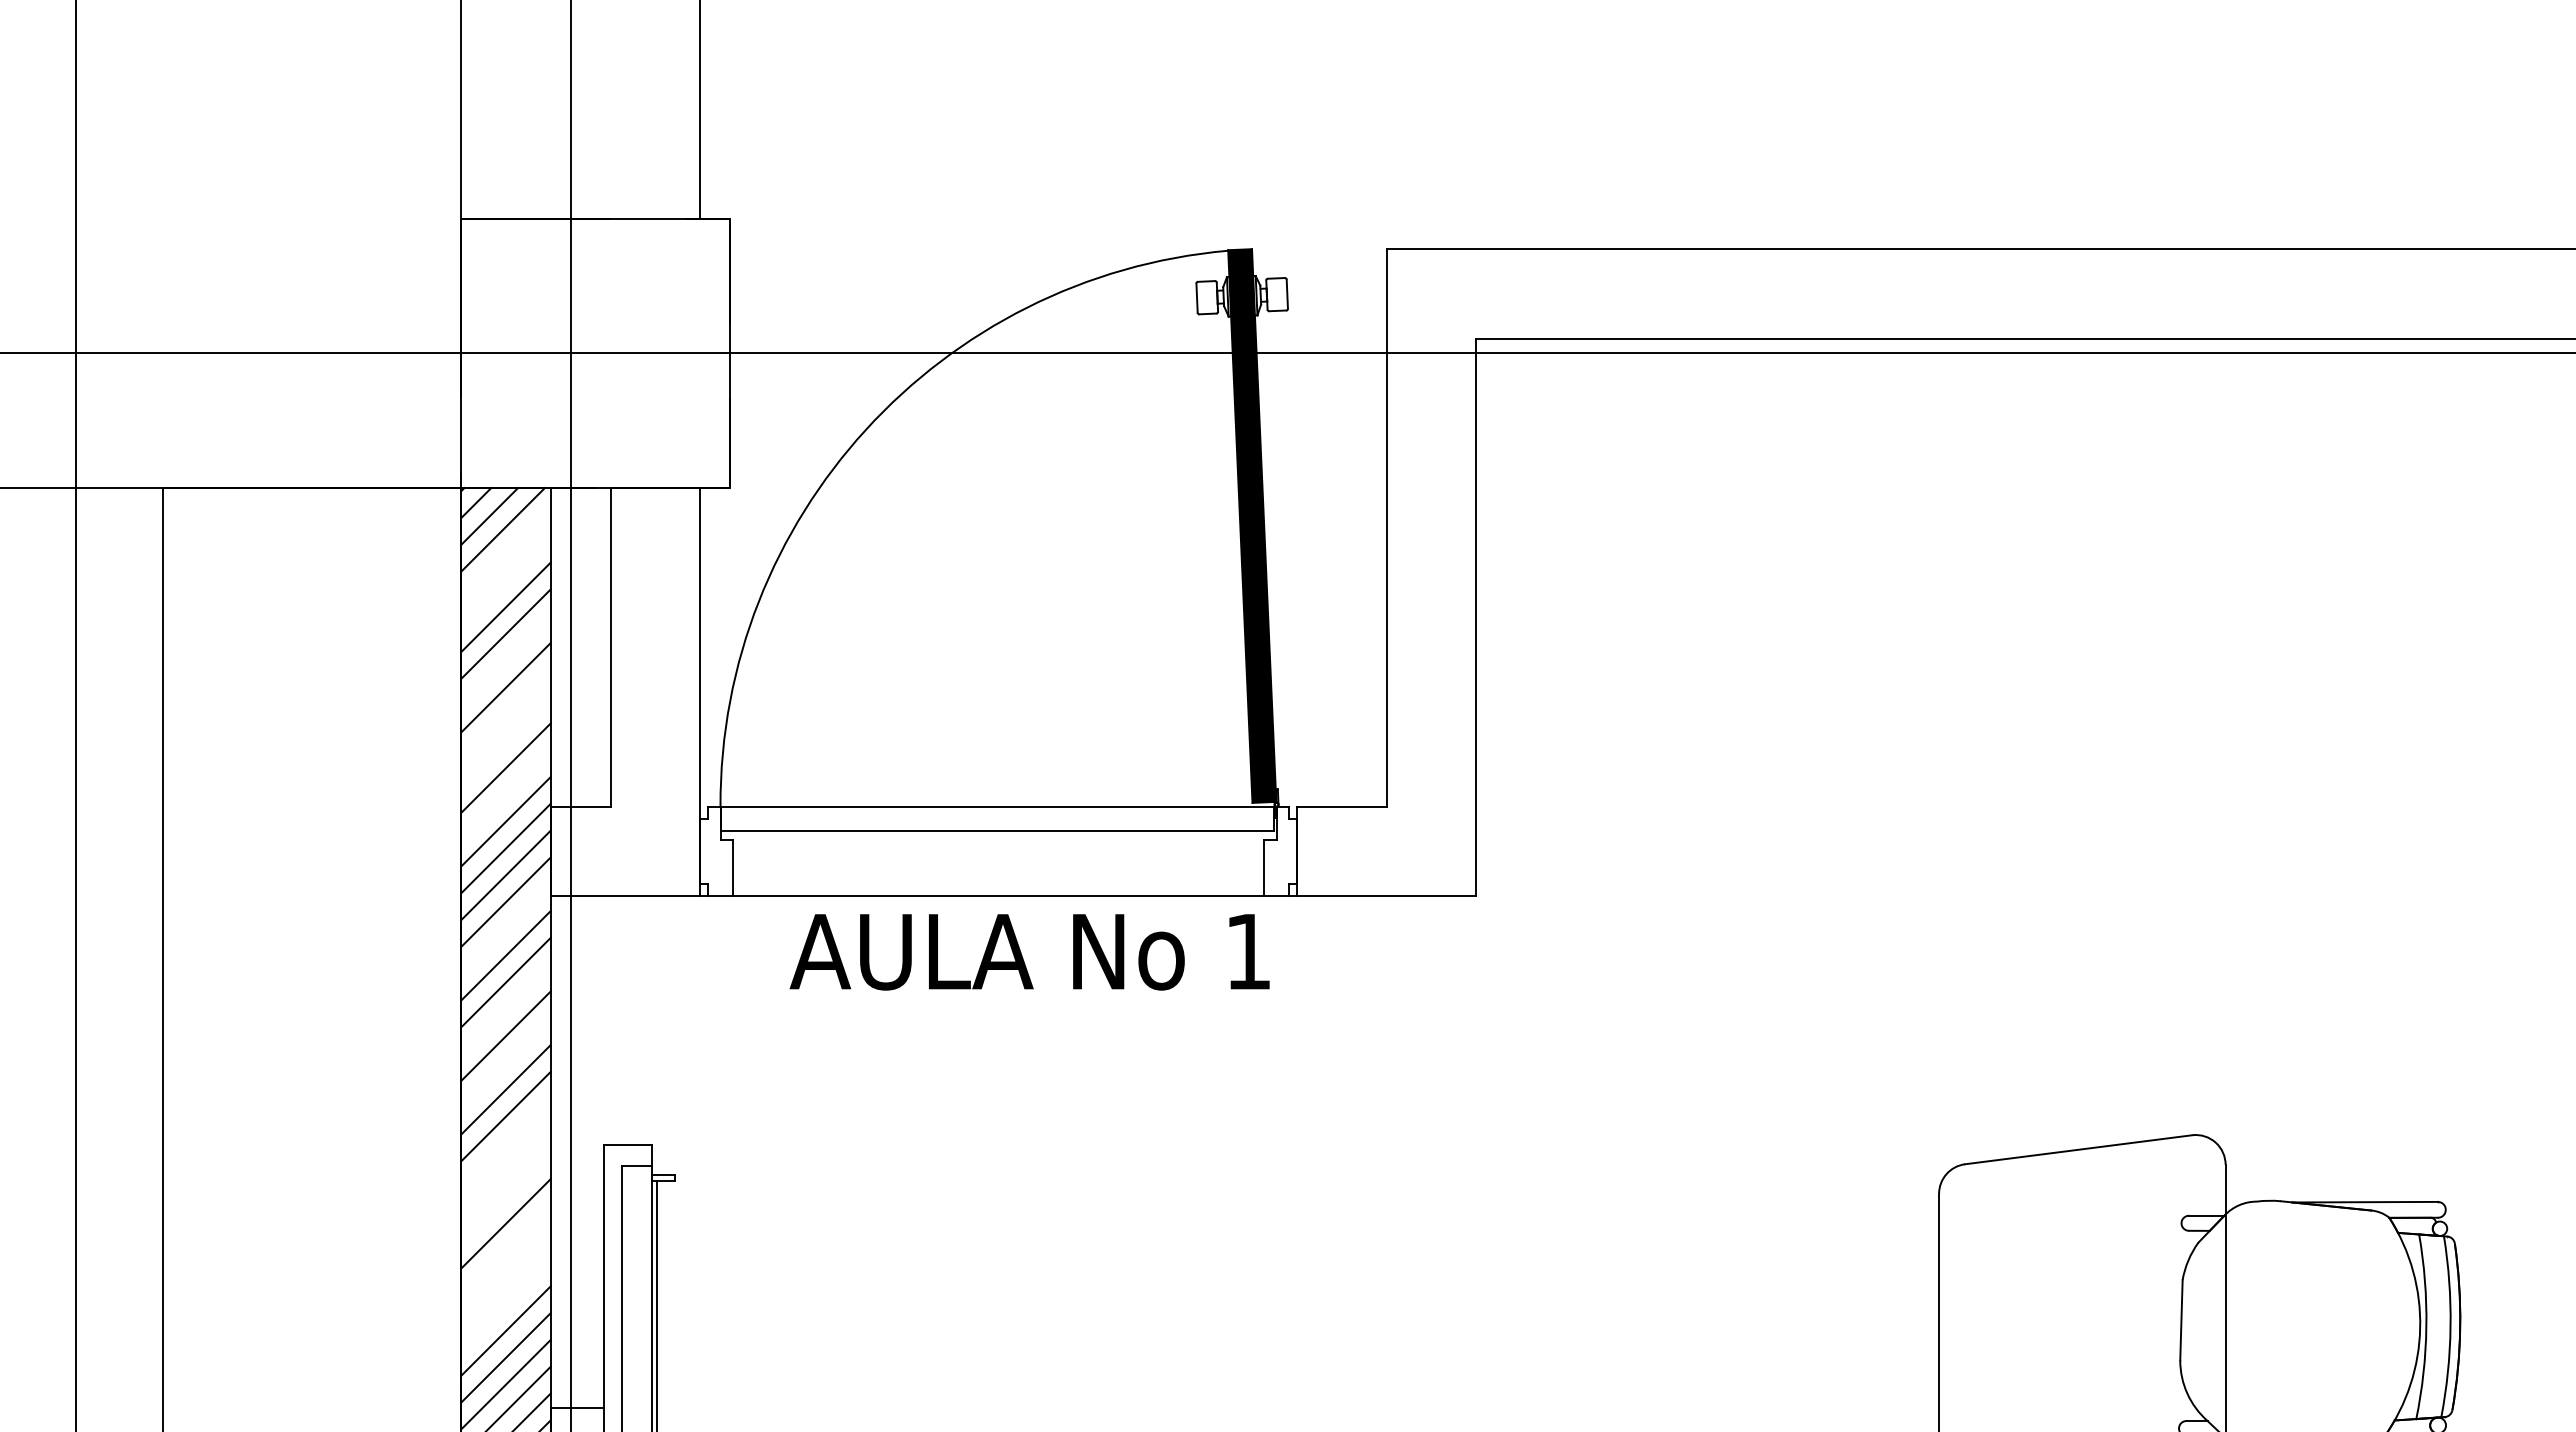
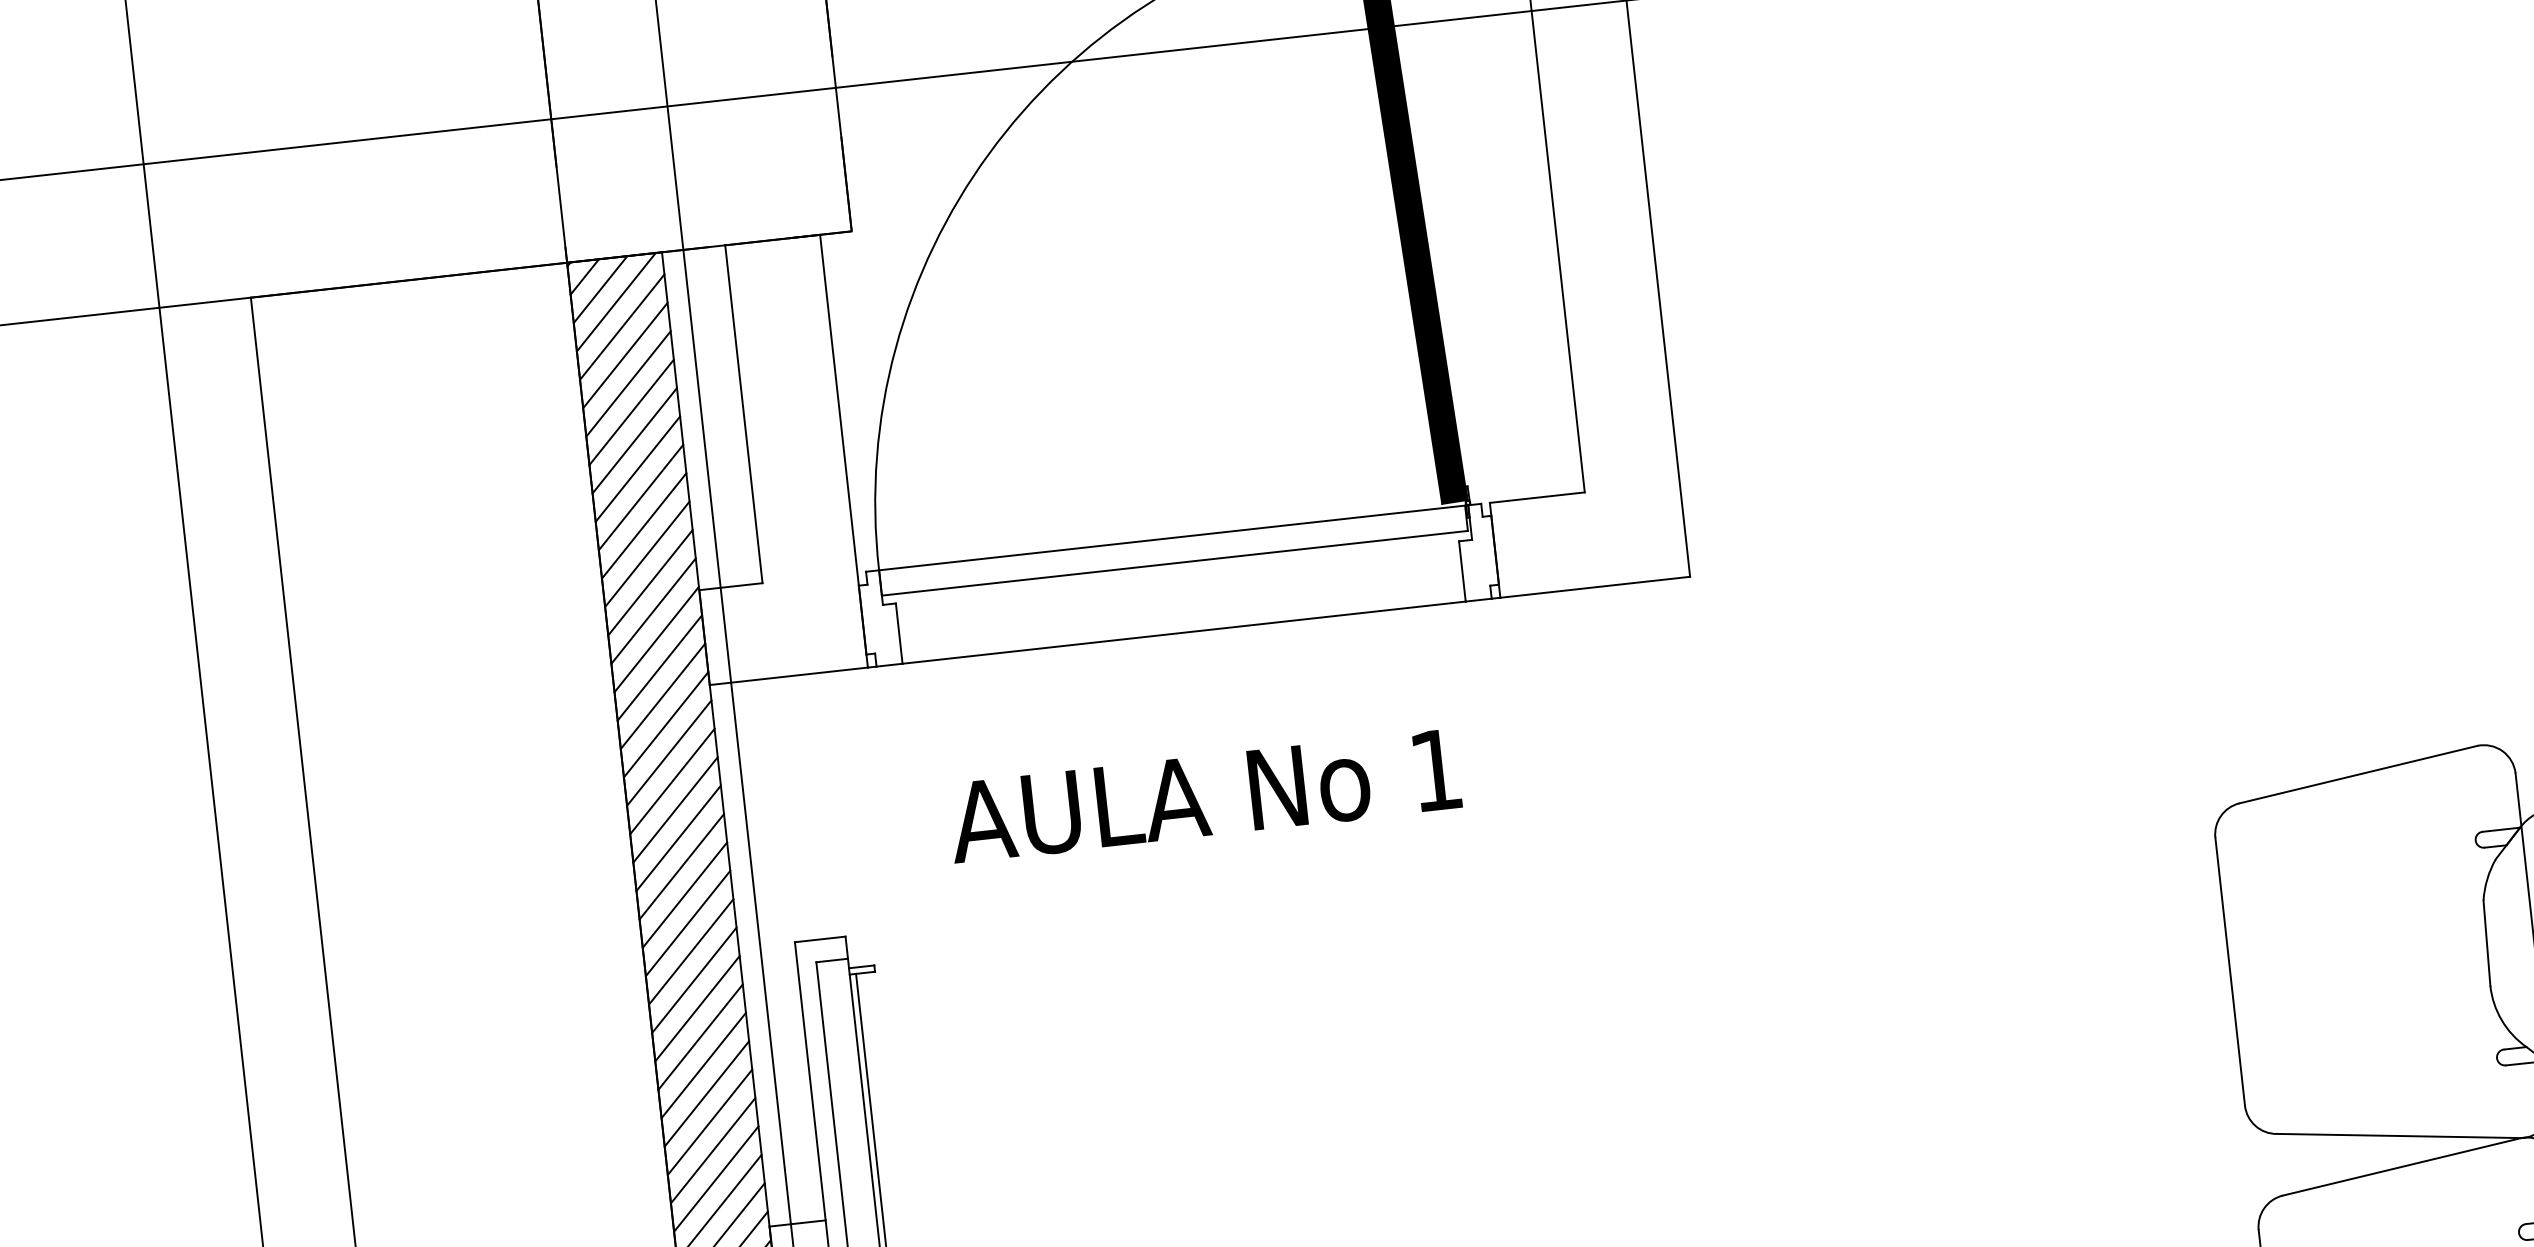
line: (505, 553) -> (621, 327), added
line: (505, 580) -> (624, 355), added
line: (505, 660) -> (634, 440), added
line: (505, 714) -> (640, 497), added
line: (505, 741) -> (643, 526), added
line: (505, 794) -> (649, 582), added
line: (505, 928) -> (665, 724), added
text: (1029, 952) -> (1204, 796), moved
line: (505, 1009) -> (675, 810), added
line: (505, 1062) -> (681, 866), added
line: (505, 1143) -> (690, 952), added
line: (505, 1170) -> (693, 980), added
line: (505, 1196) -> (696, 1008), added
line: (505, 1250) -> (703, 1065), added
line: (505, 1277) -> (706, 1094), added
line: (505, 1304) -> (709, 1122), added

